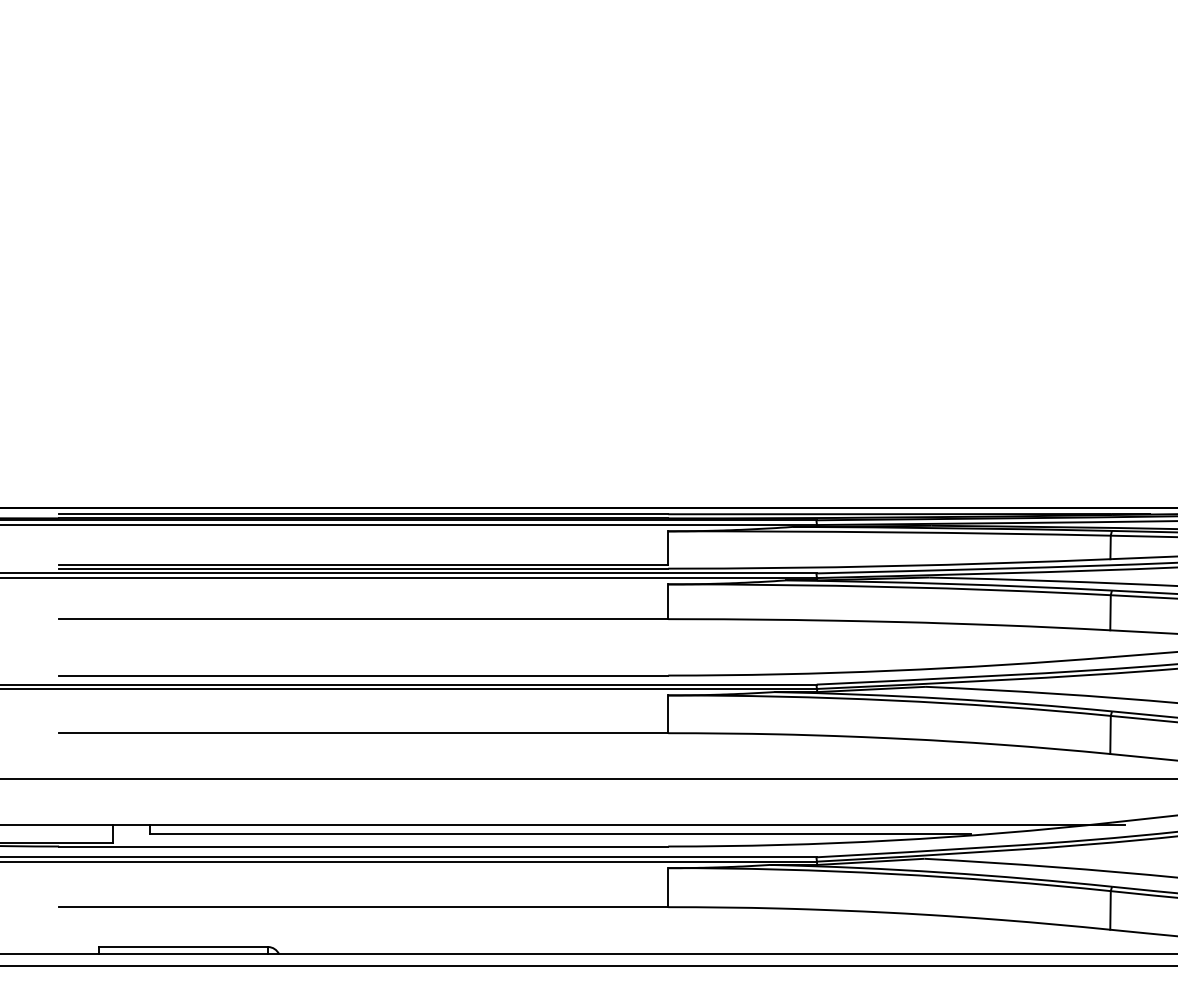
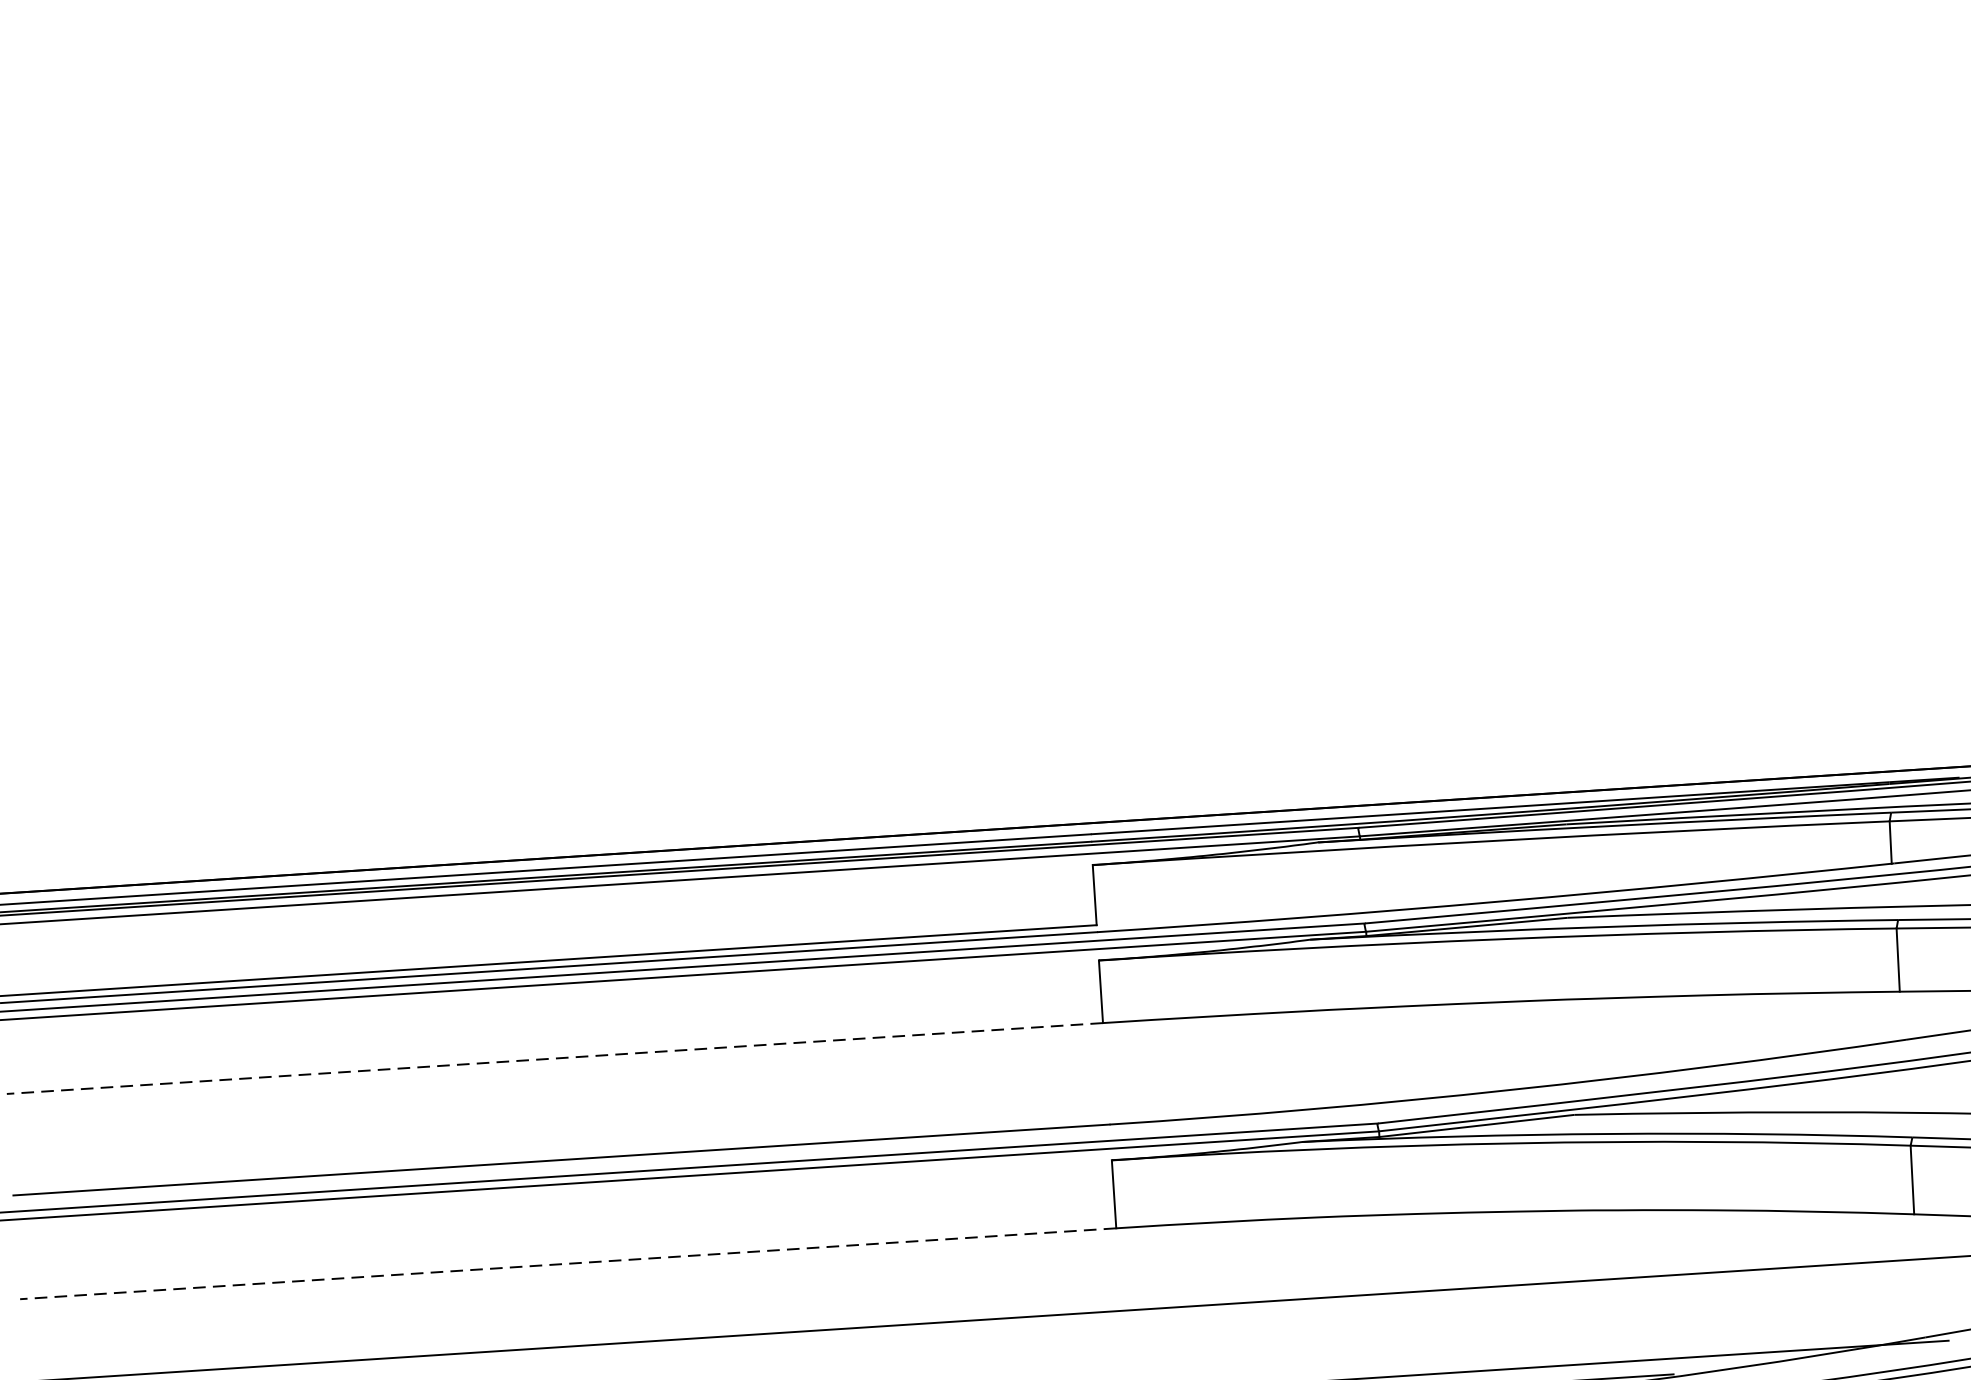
line: (363, 619) -> (554, 1059), solid -> dashed
line: (363, 733) -> (567, 1264), solid -> dashed

